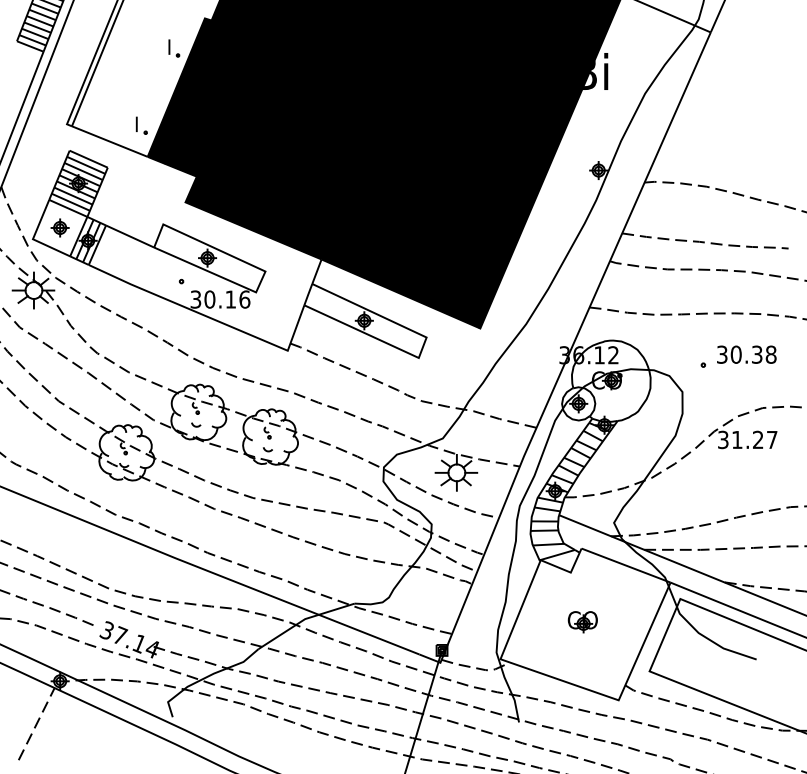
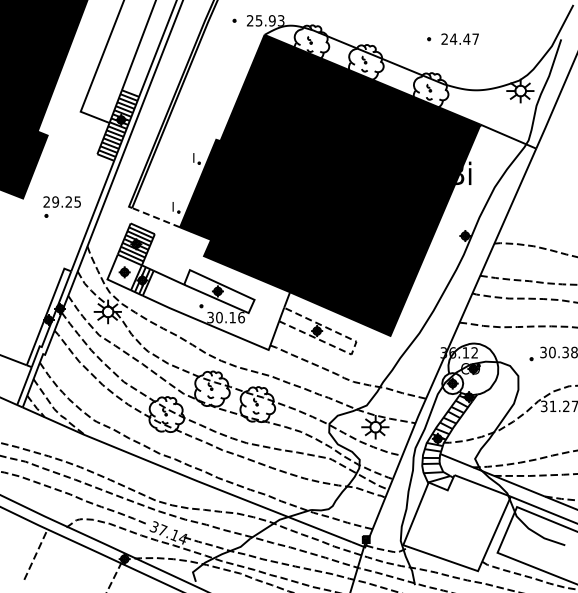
line: (110, 141) -> (156, 217), solid -> dashed
line: (423, 348) -> (354, 348), solid -> dashed
part: (581, 621) -> (454, 521), removed

